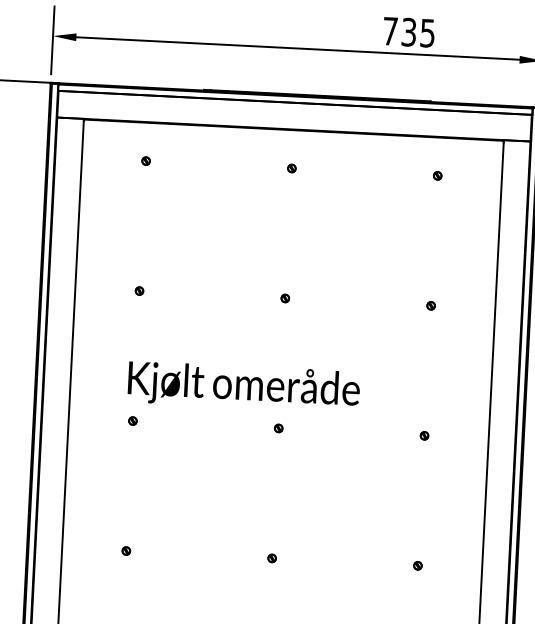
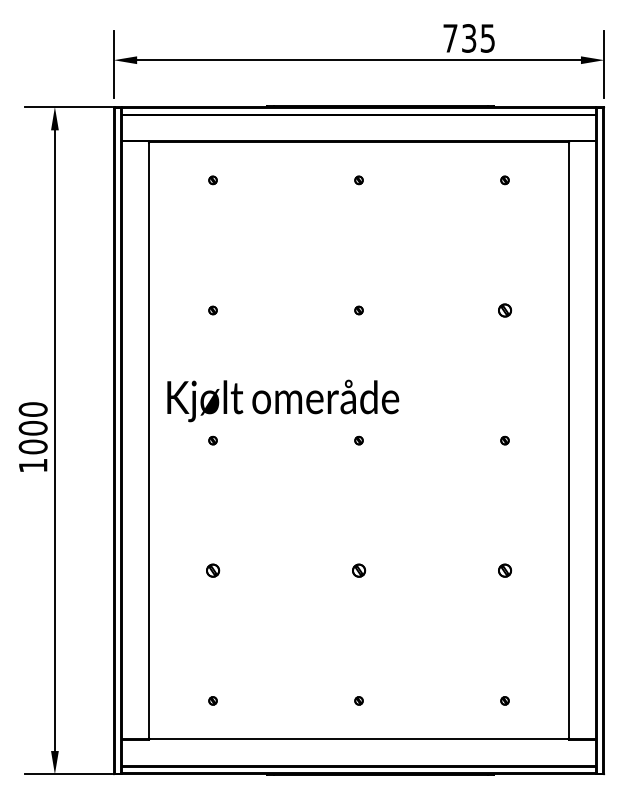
part: (430, 305) -> (504, 310), size x1.6
text: (244, 386) -> (283, 400), moved
part: (125, 550) -> (212, 570), size x1.6
part: (271, 558) -> (358, 570), size x1.6
part: (417, 565) -> (504, 570), size x1.6

